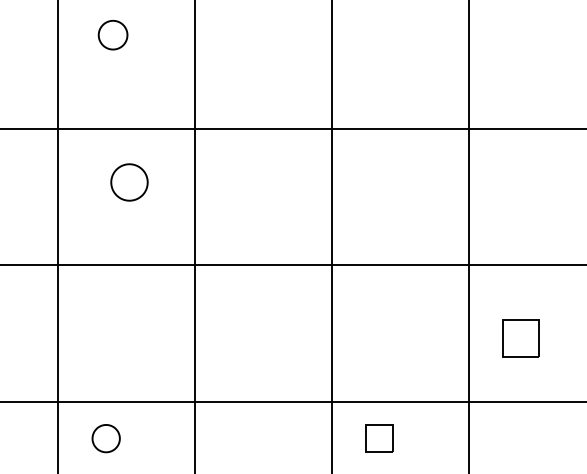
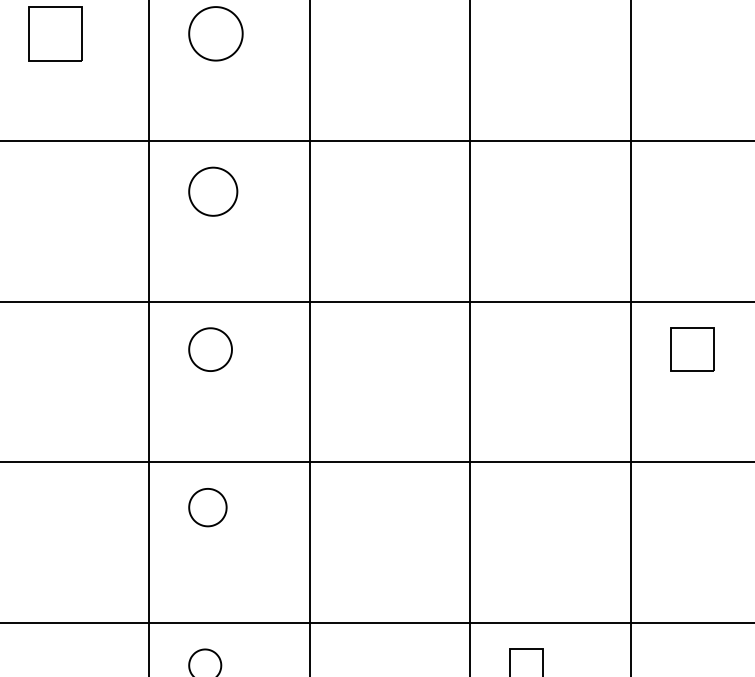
part: (113, 35) -> (213, 191), size x1.43
part: (129, 182) -> (210, 349), moved
part: (108, 304) -> (207, 507), added
part: (521, 338) -> (692, 349), moved

